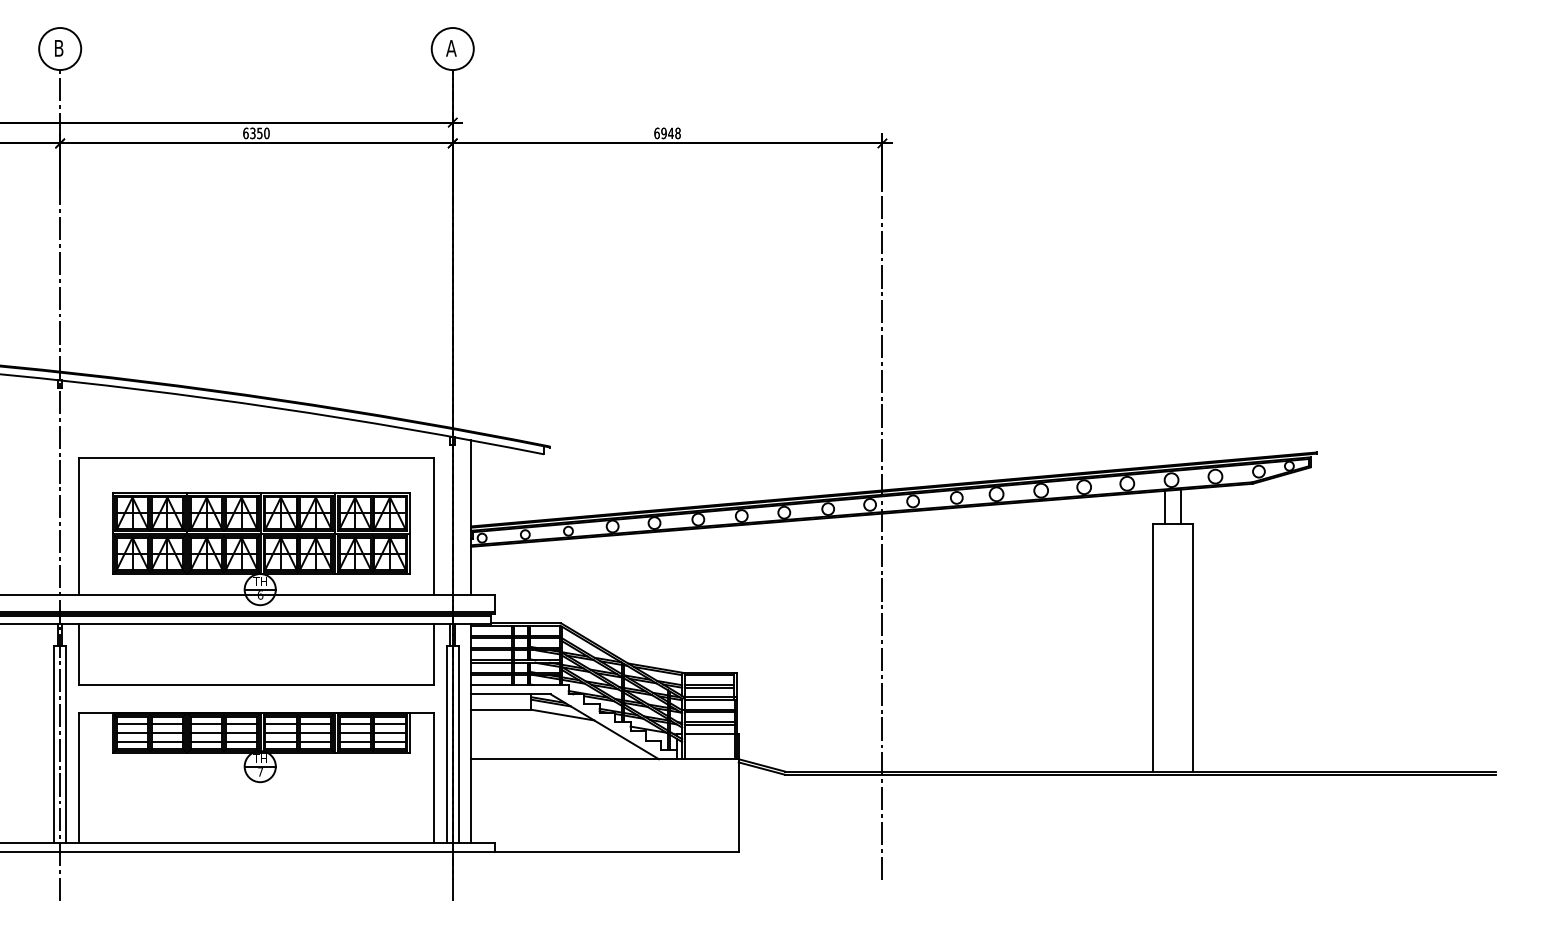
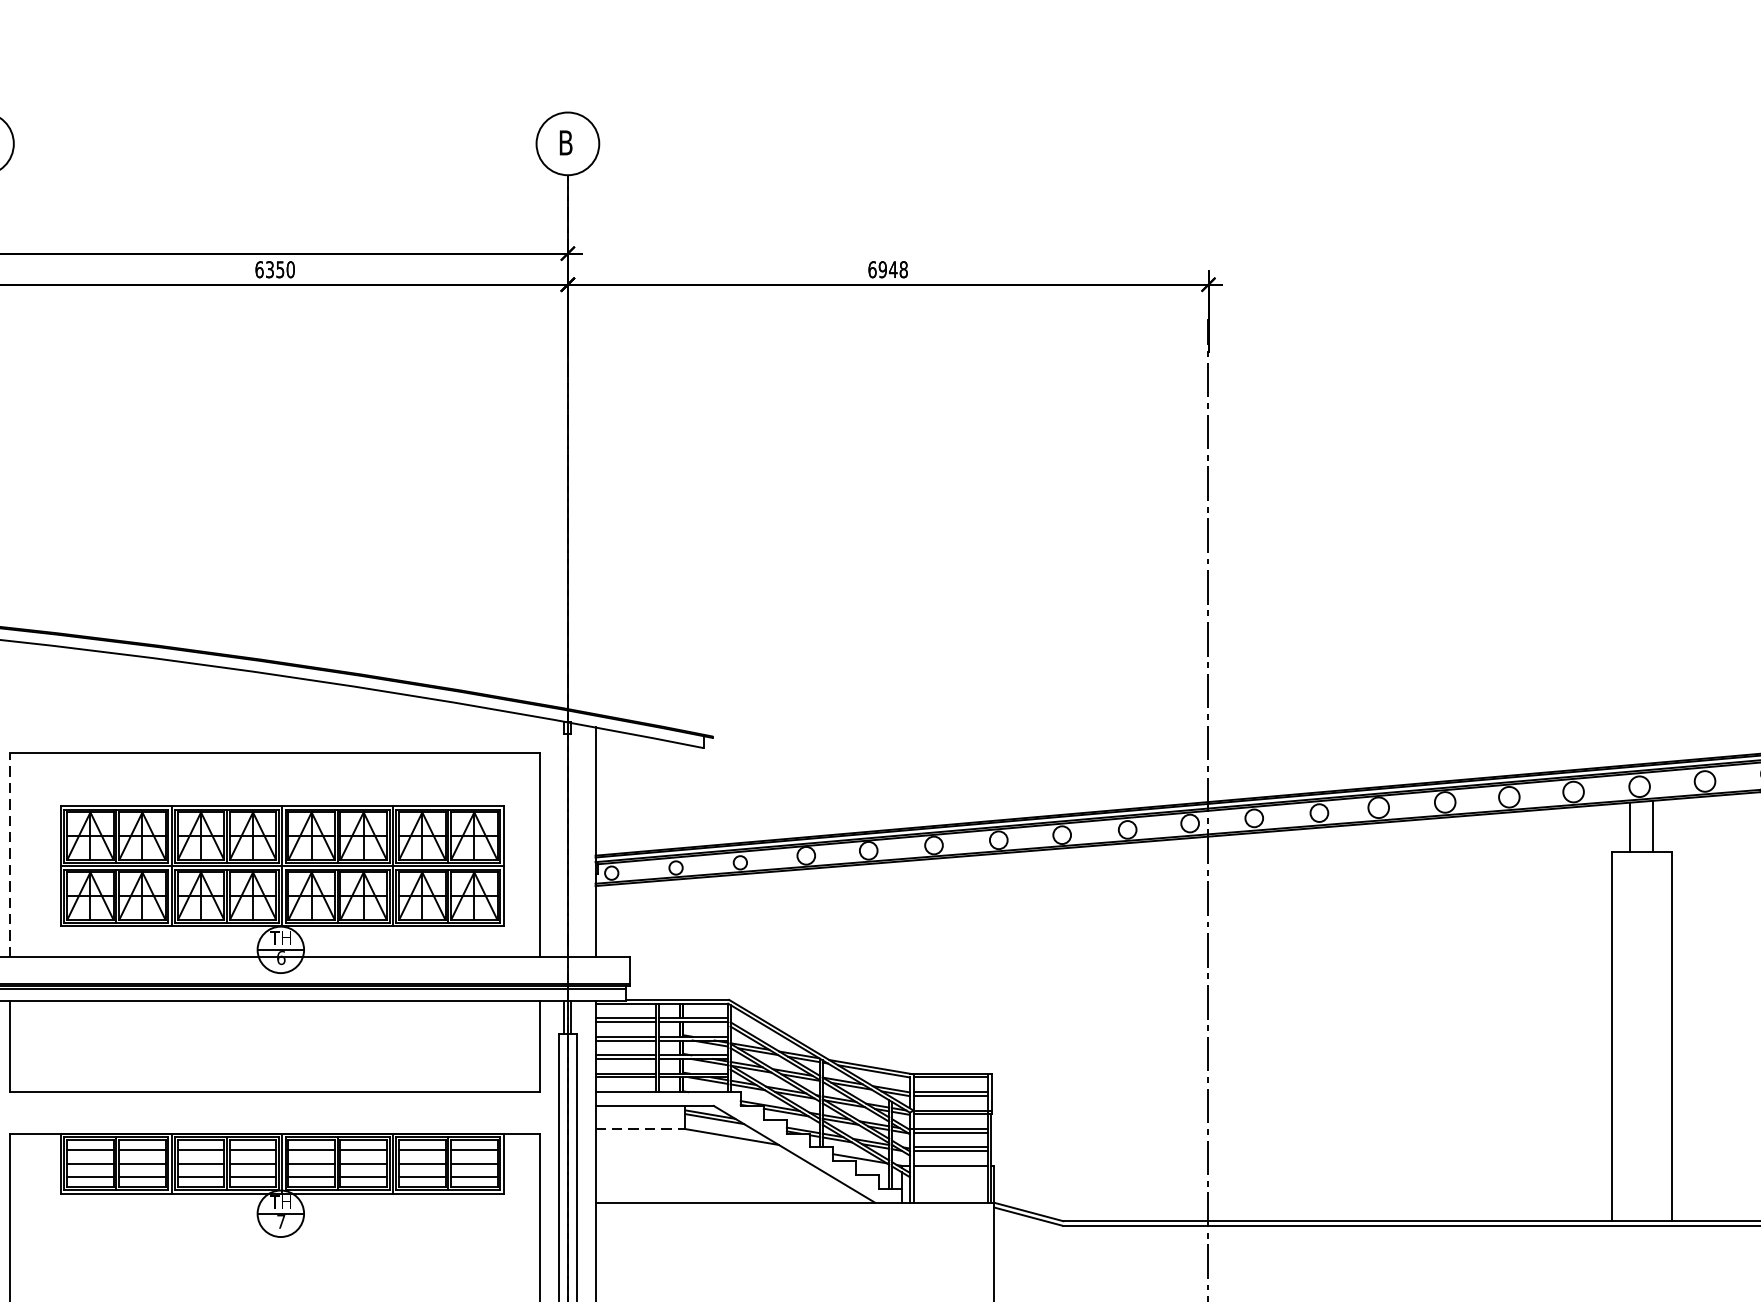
text: (451, 48) -> (565, 143), A -> B
line: (78, 525) -> (9, 854), solid -> dashed
line: (501, 709) -> (640, 1128), solid -> dashed

